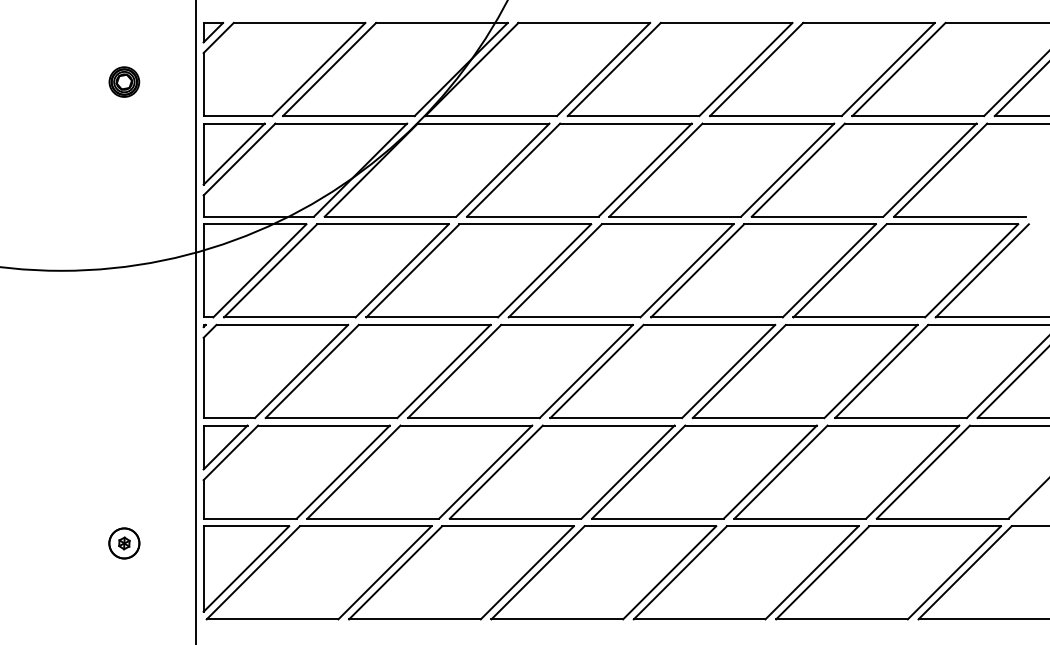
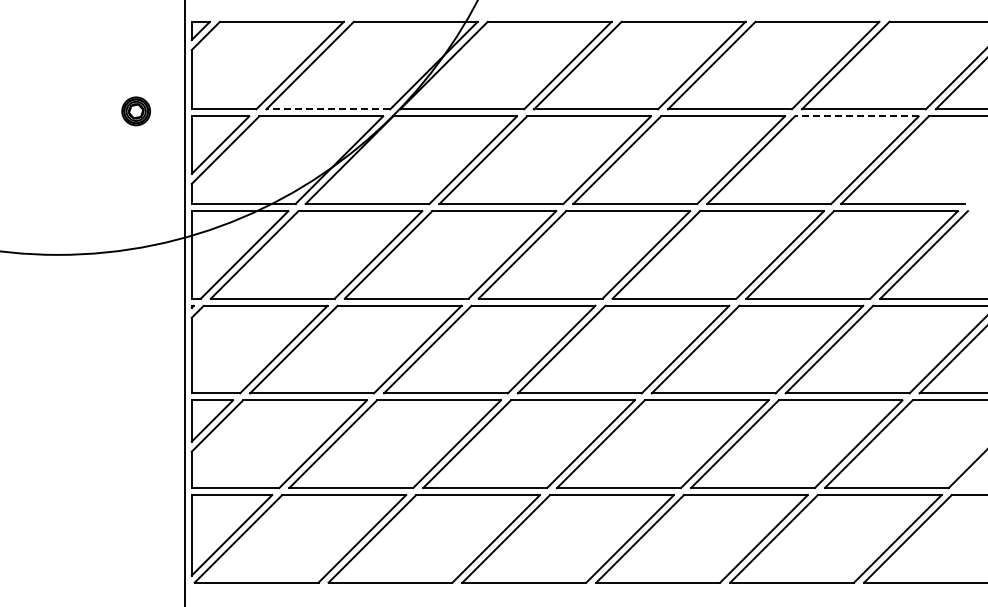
part: (123, 82) -> (135, 111), moved
line: (349, 116) -> (328, 109), solid -> dashed
line: (910, 123) -> (856, 116), solid -> dashed
part: (124, 543) -> (117, 511), removed

